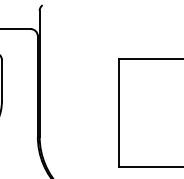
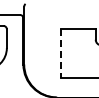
line: (118, 112) -> (60, 53), solid -> dashed

